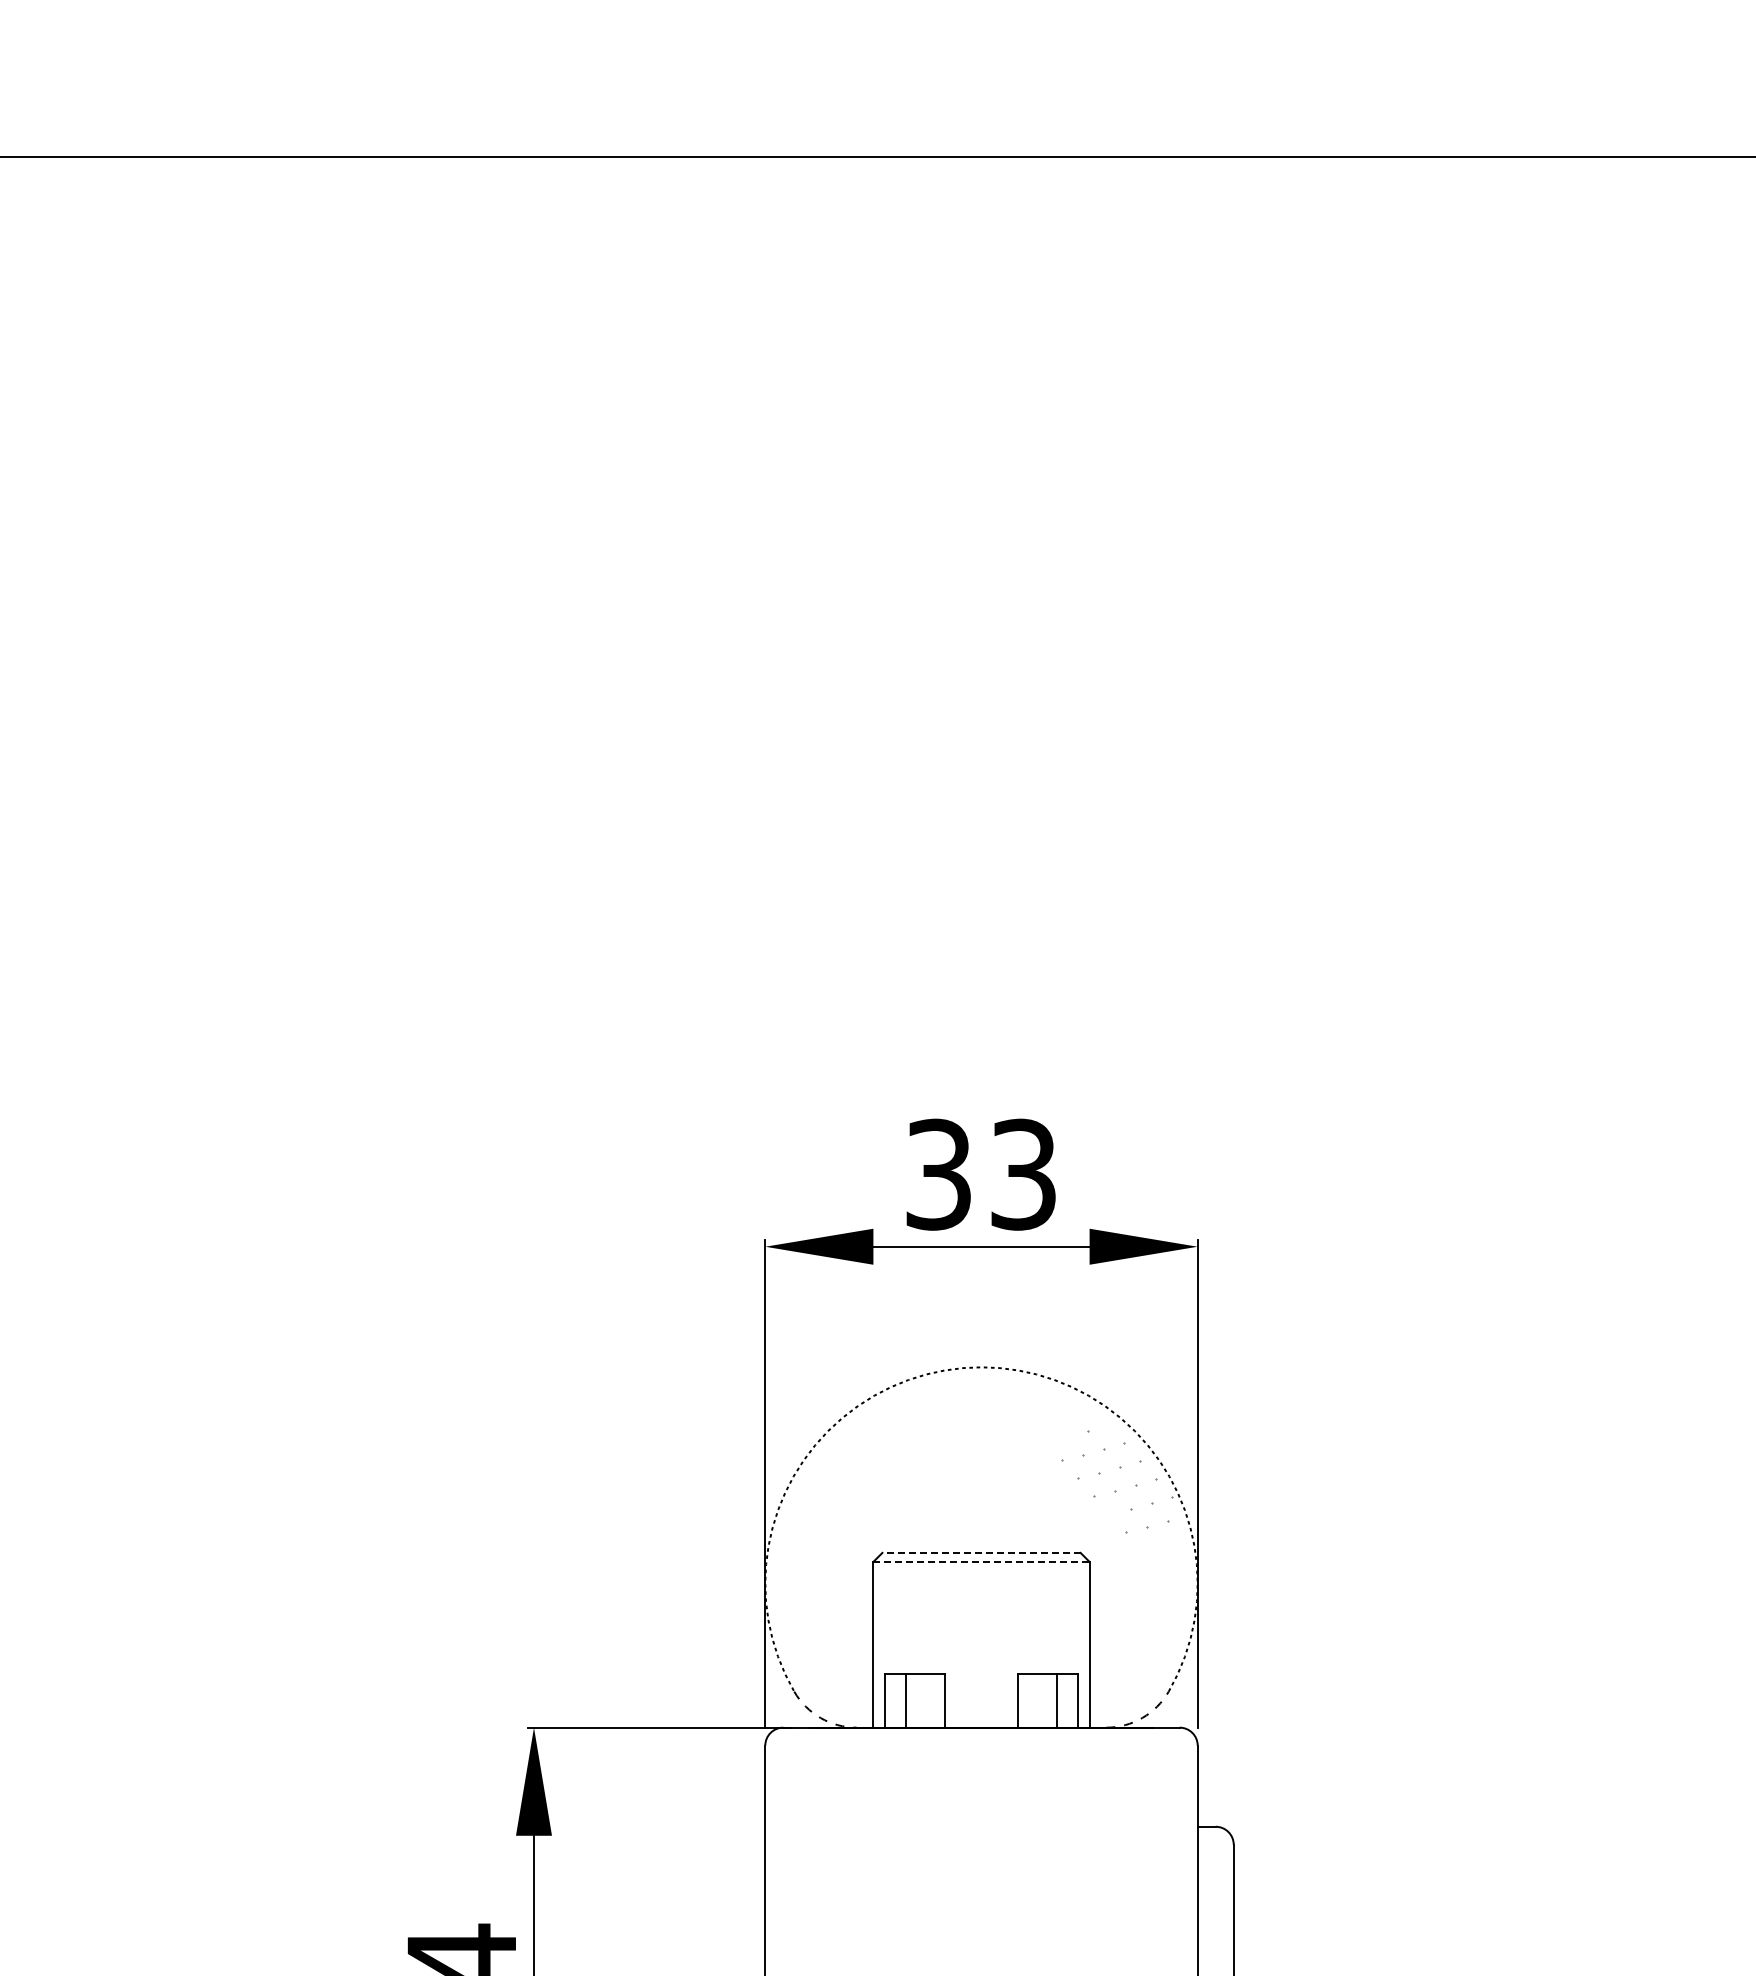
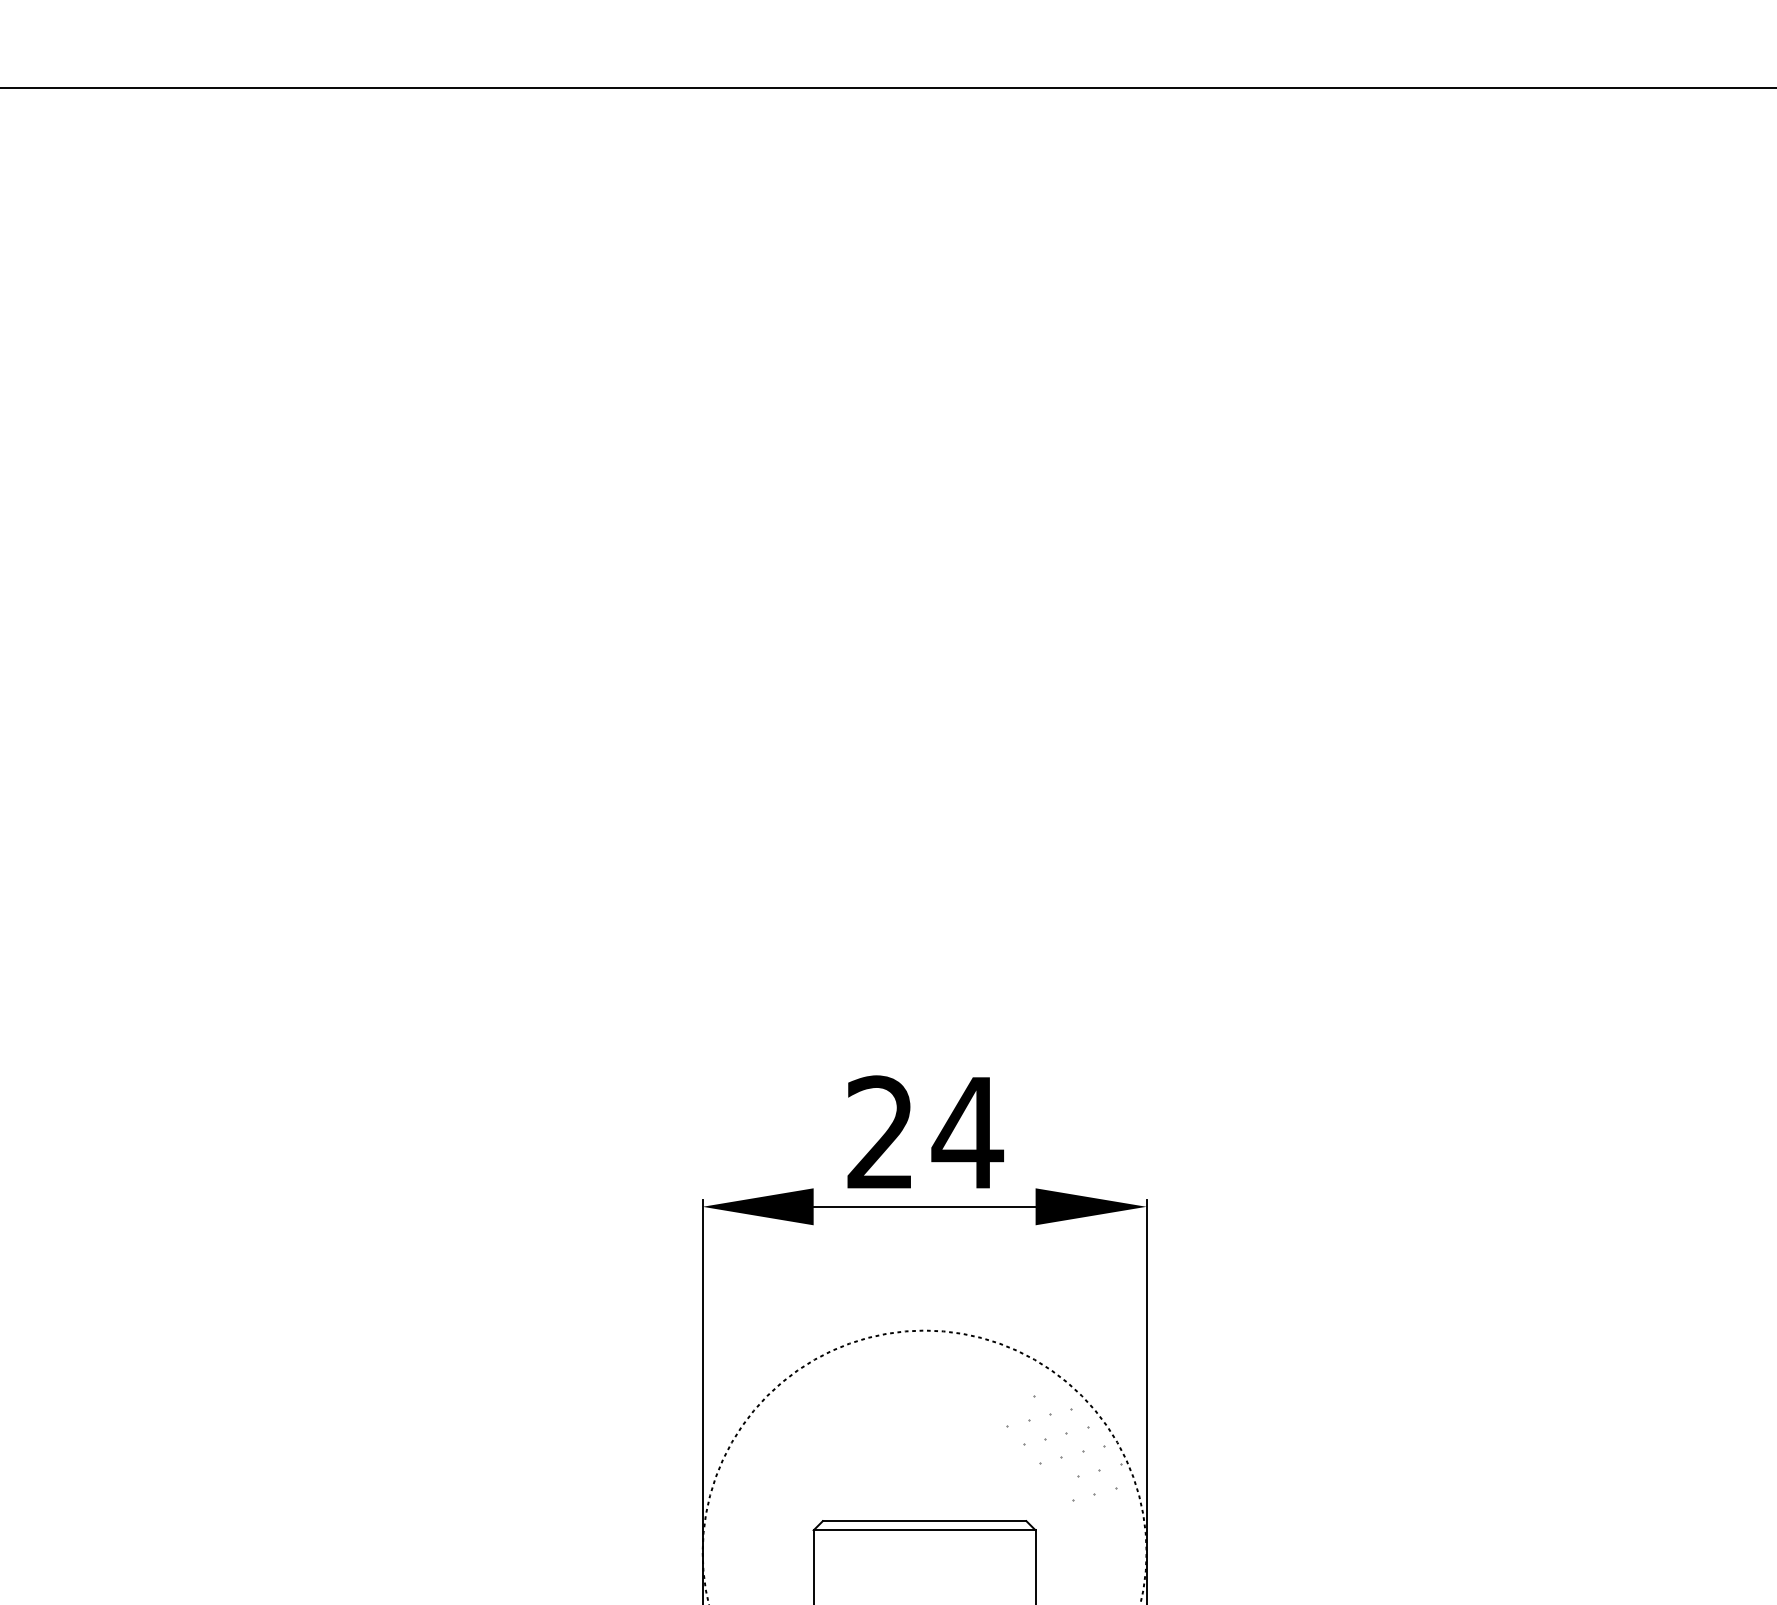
text: (982, 1174) -> (925, 1132), 33 -> 24
line: (981, 1552) -> (924, 1520), dashed -> solid
line: (982, 1561) -> (925, 1529), dashed -> solid

